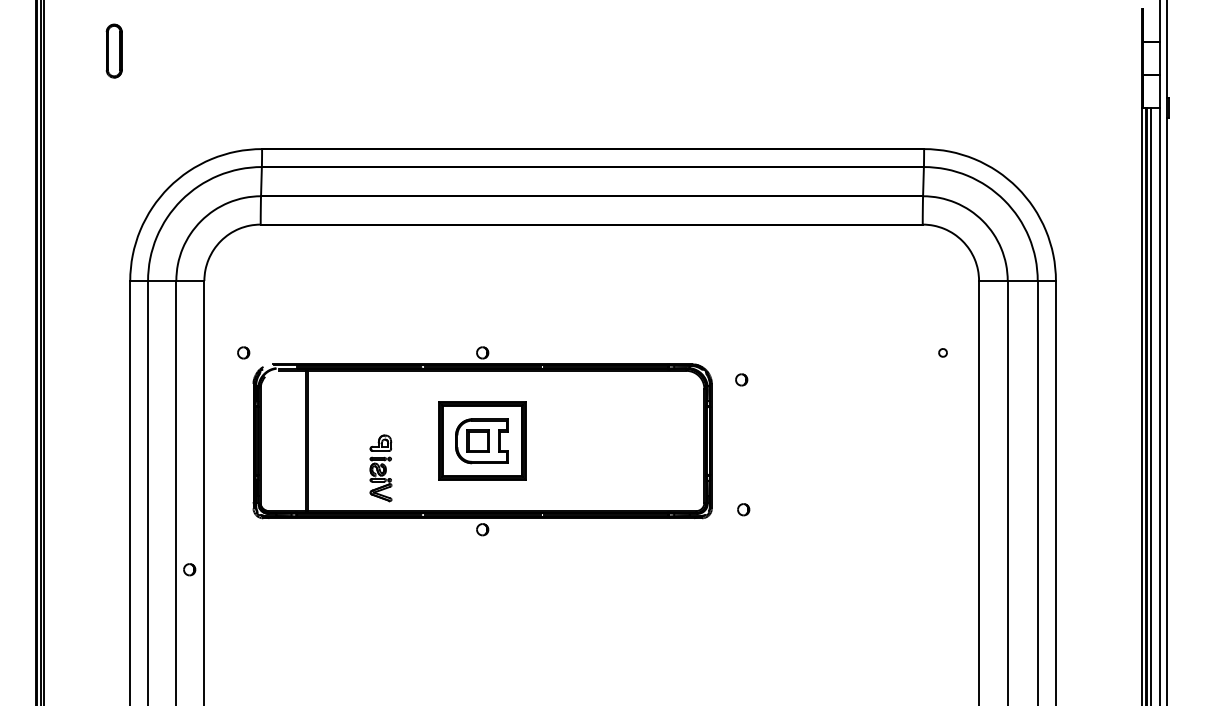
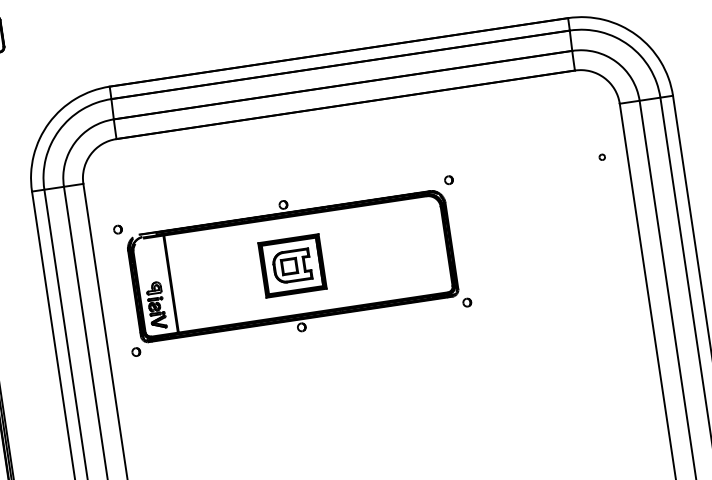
part: (741, 379) -> (448, 179), moved
part: (380, 468) -> (156, 305), moved
part: (743, 509) -> (467, 302), moved
part: (189, 569) -> (136, 351), moved

